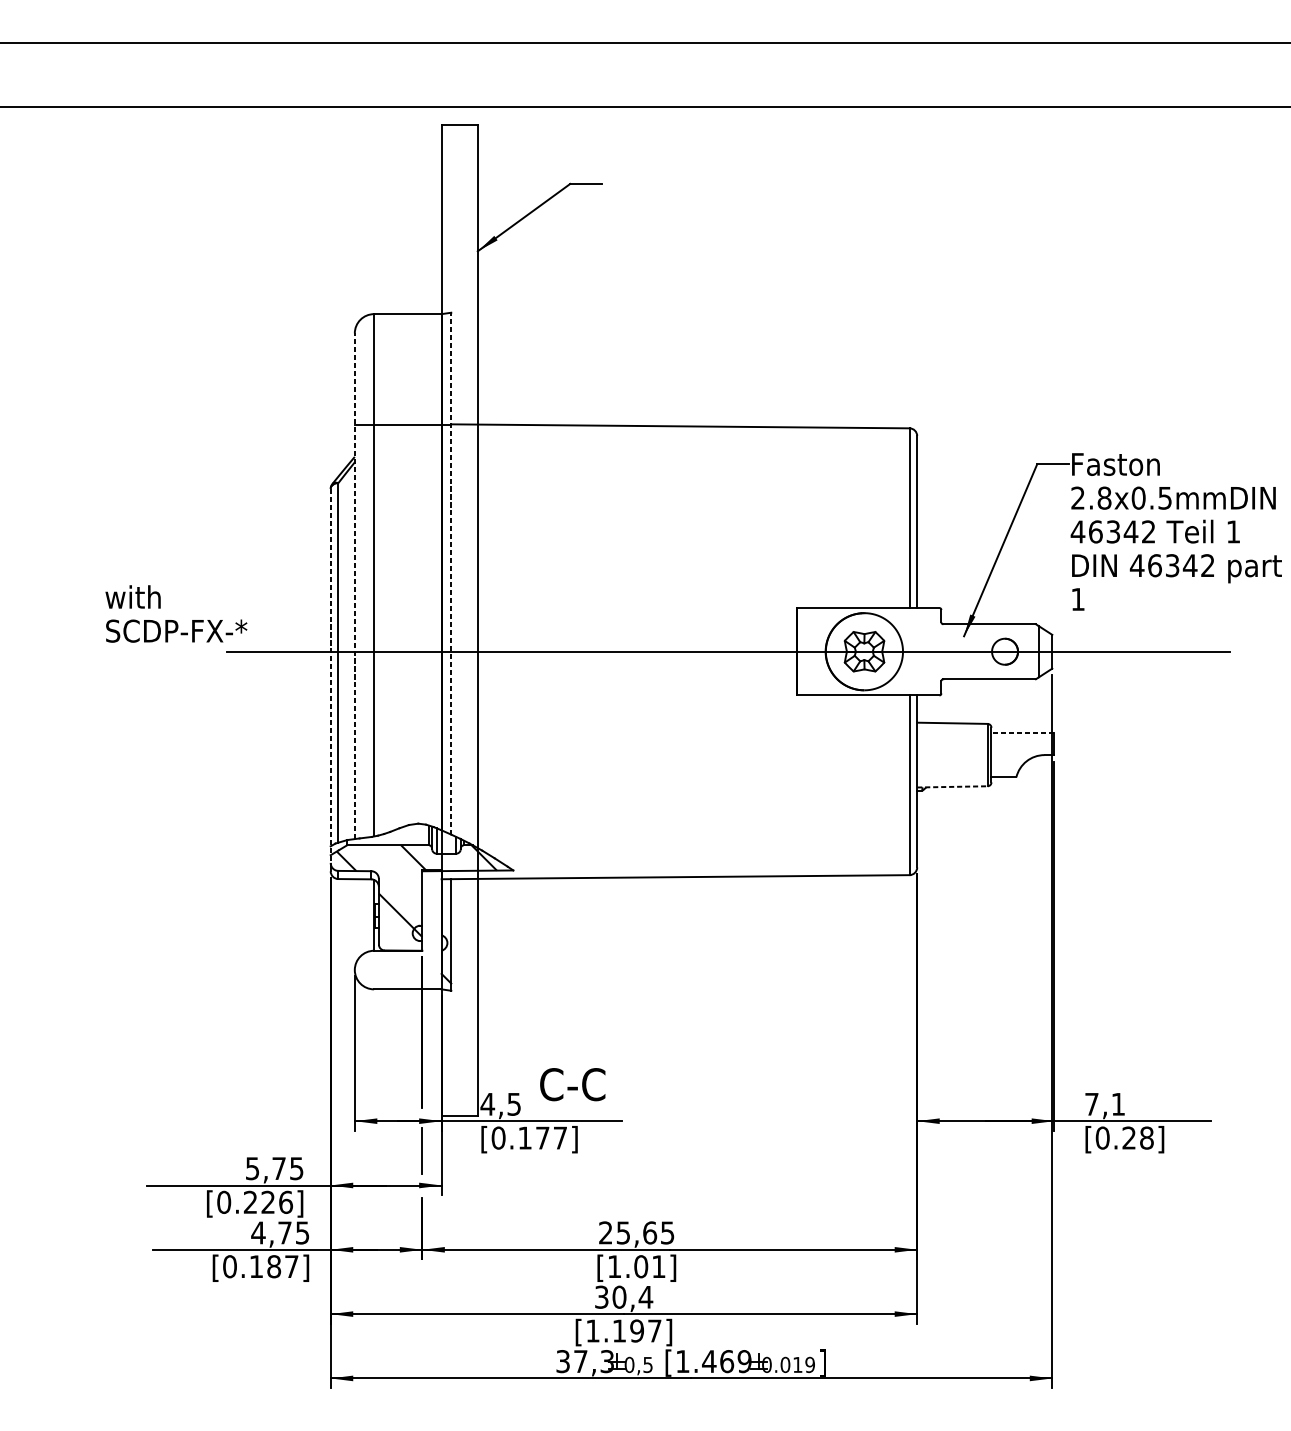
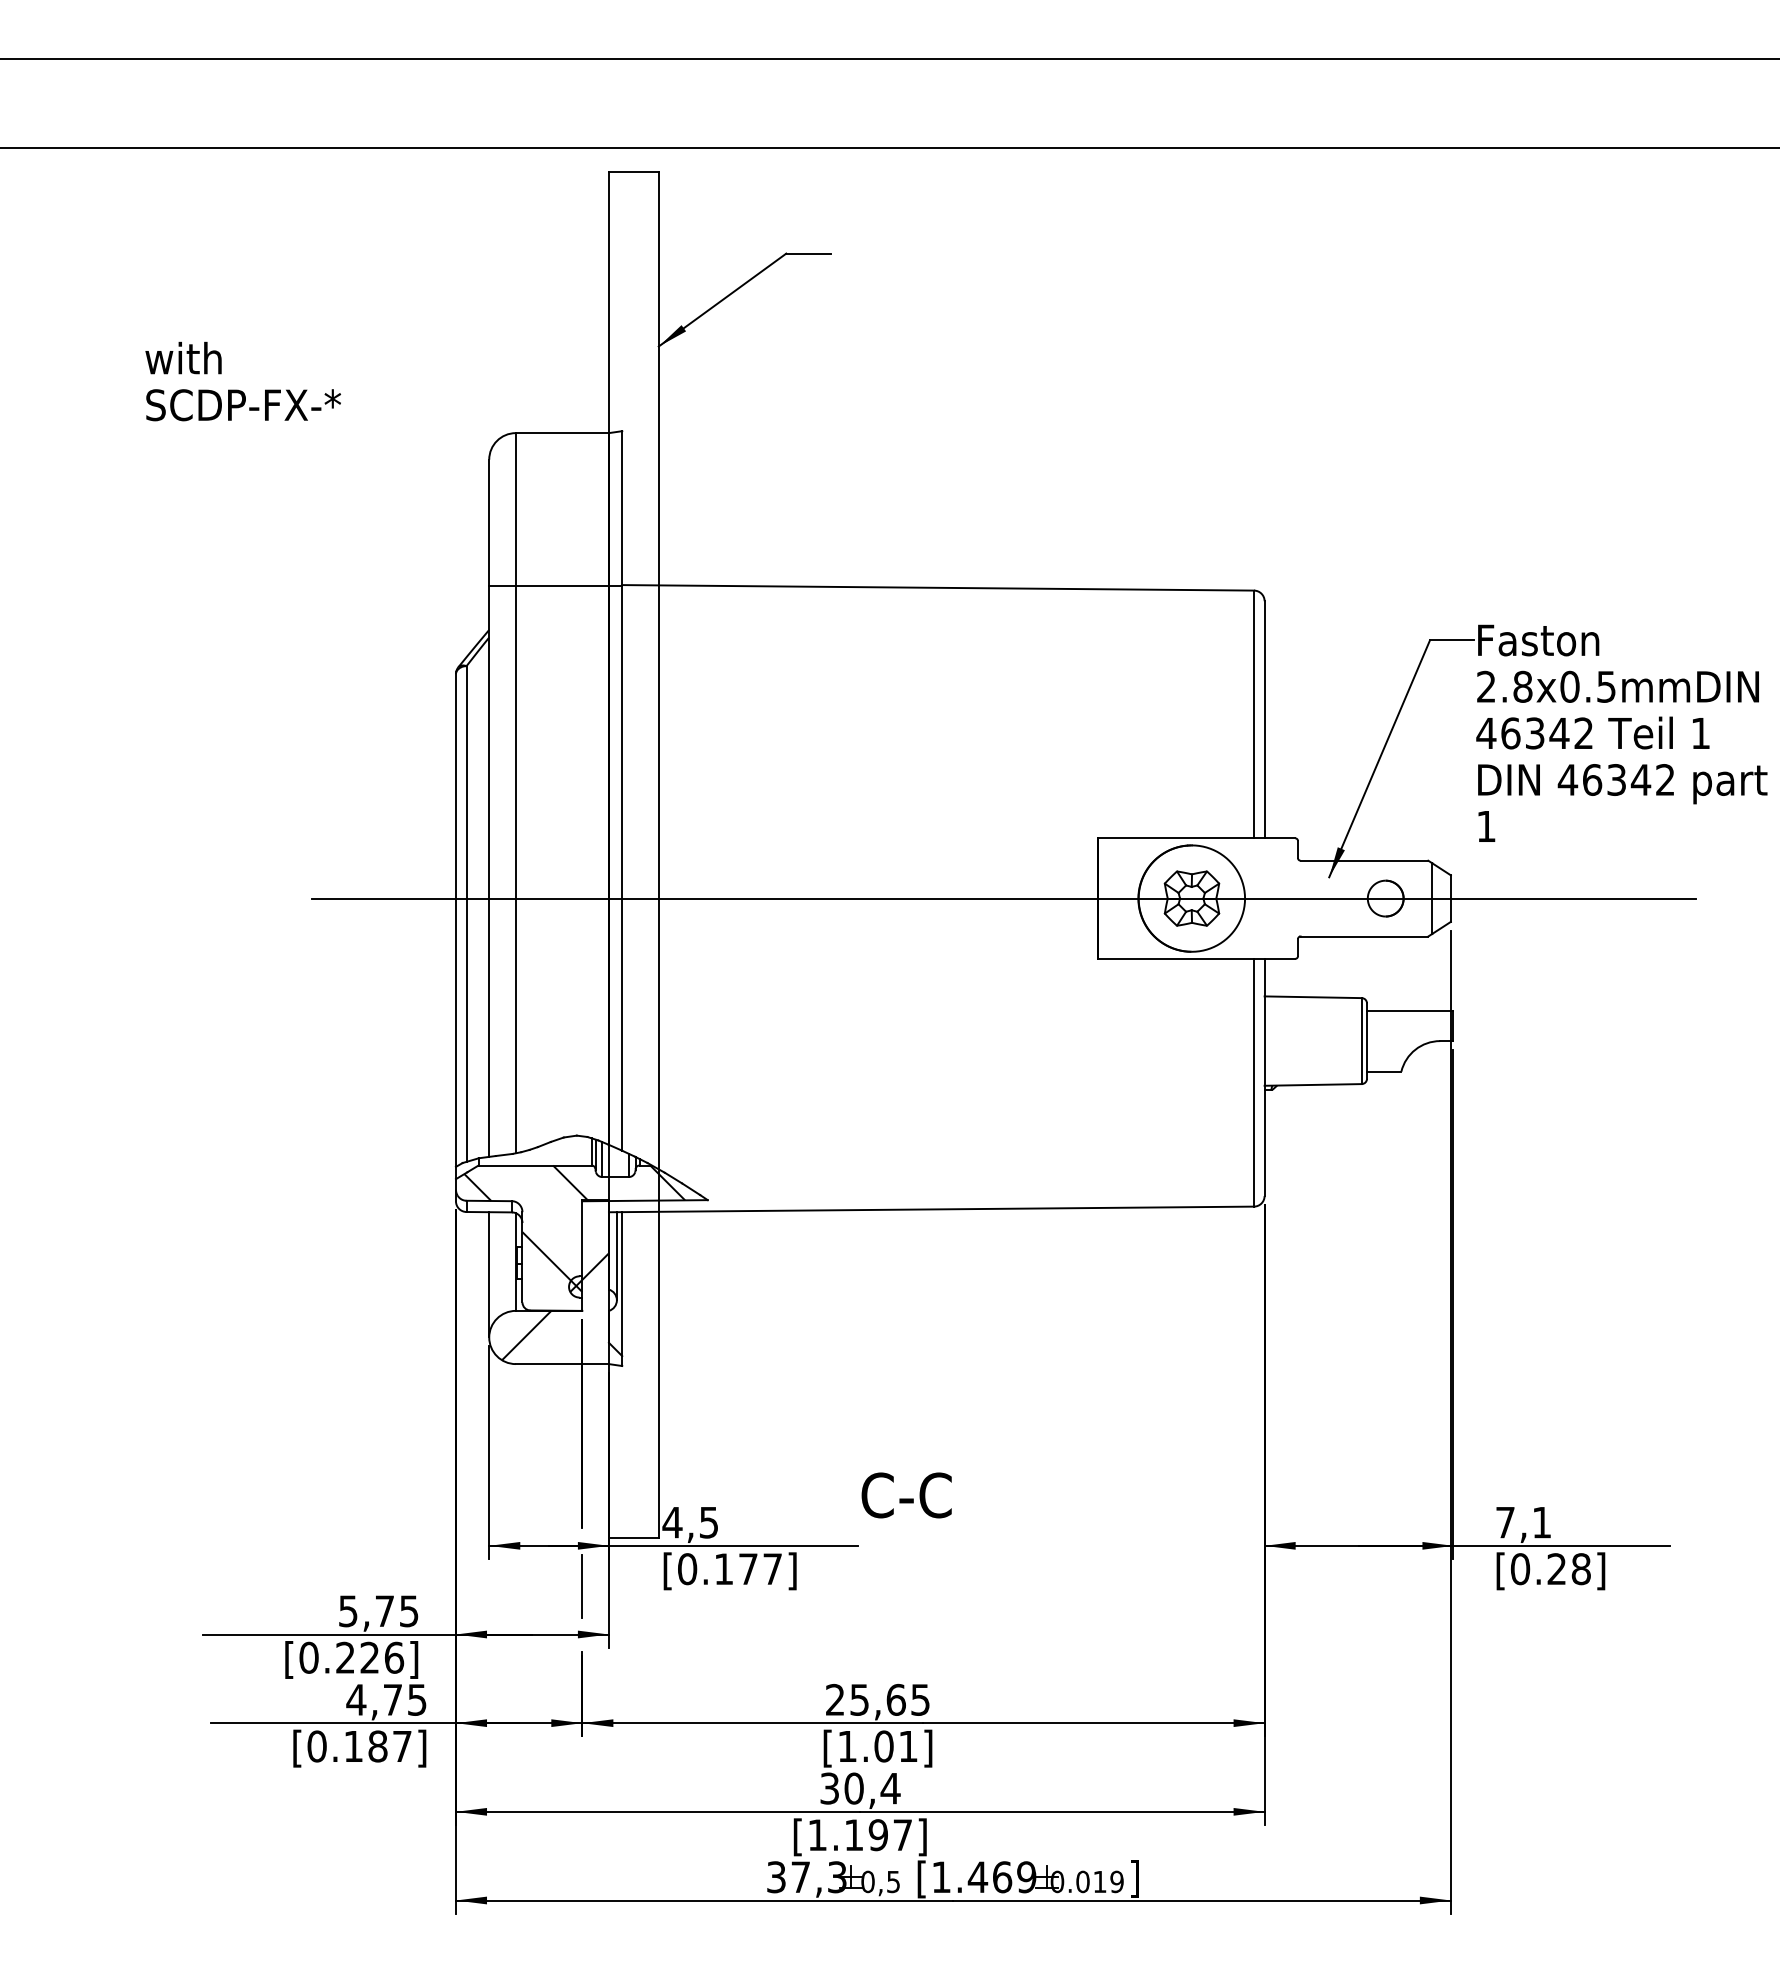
line: (451, 573) -> (622, 790), dashed -> solid
line: (355, 586) -> (489, 808), dashed -> solid
text: (175, 613) -> (242, 381), moved
line: (330, 675) -> (455, 931), dashed -> solid
line: (1022, 732) -> (1409, 1010), dashed -> solid
line: (952, 786) -> (1313, 1084), dashed -> solid
line: (447, 911) -> (616, 1256), added
line: (355, 924) -> (489, 1274), added
hatch: (402, 947) -> (555, 1306), added
text: (572, 1084) -> (906, 1495), moved

